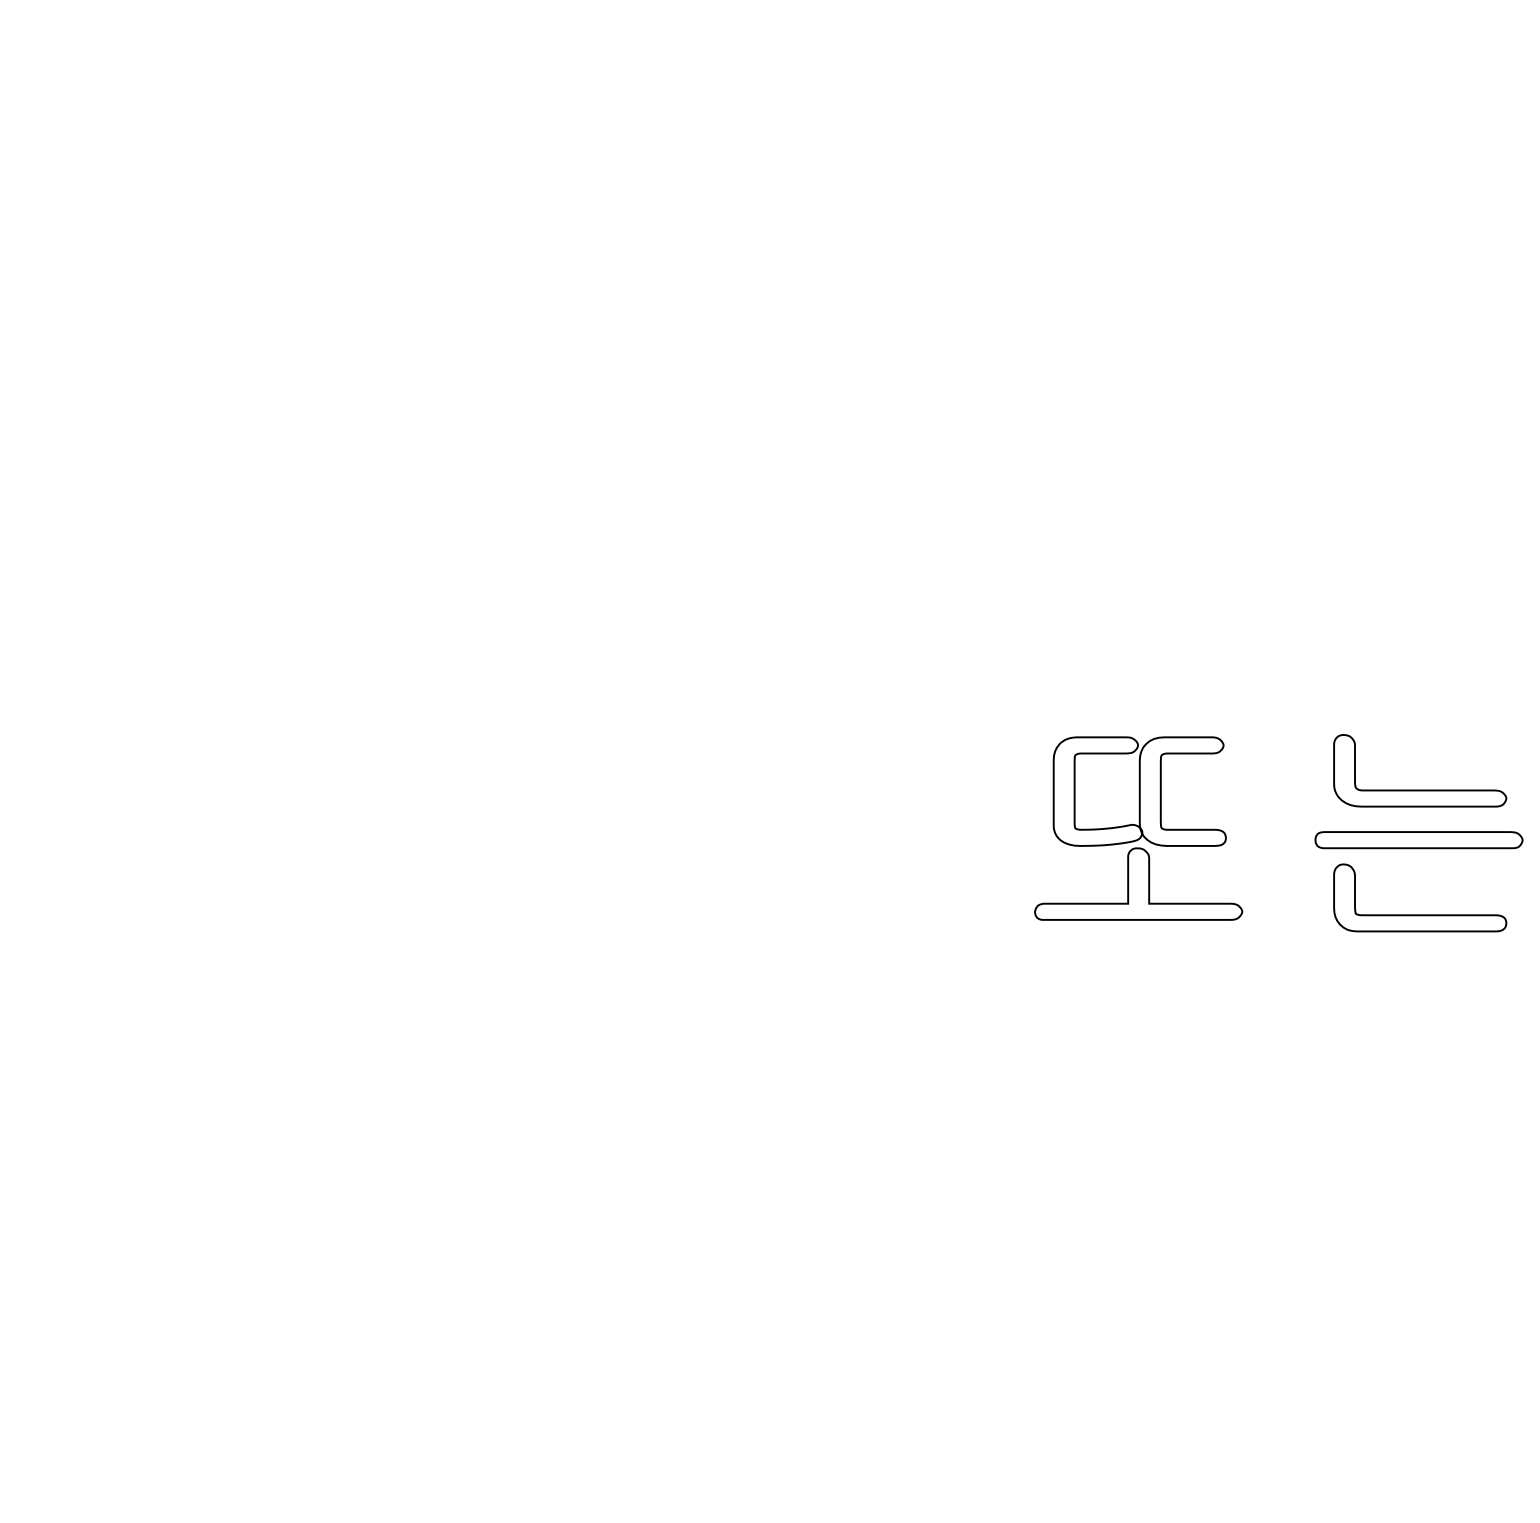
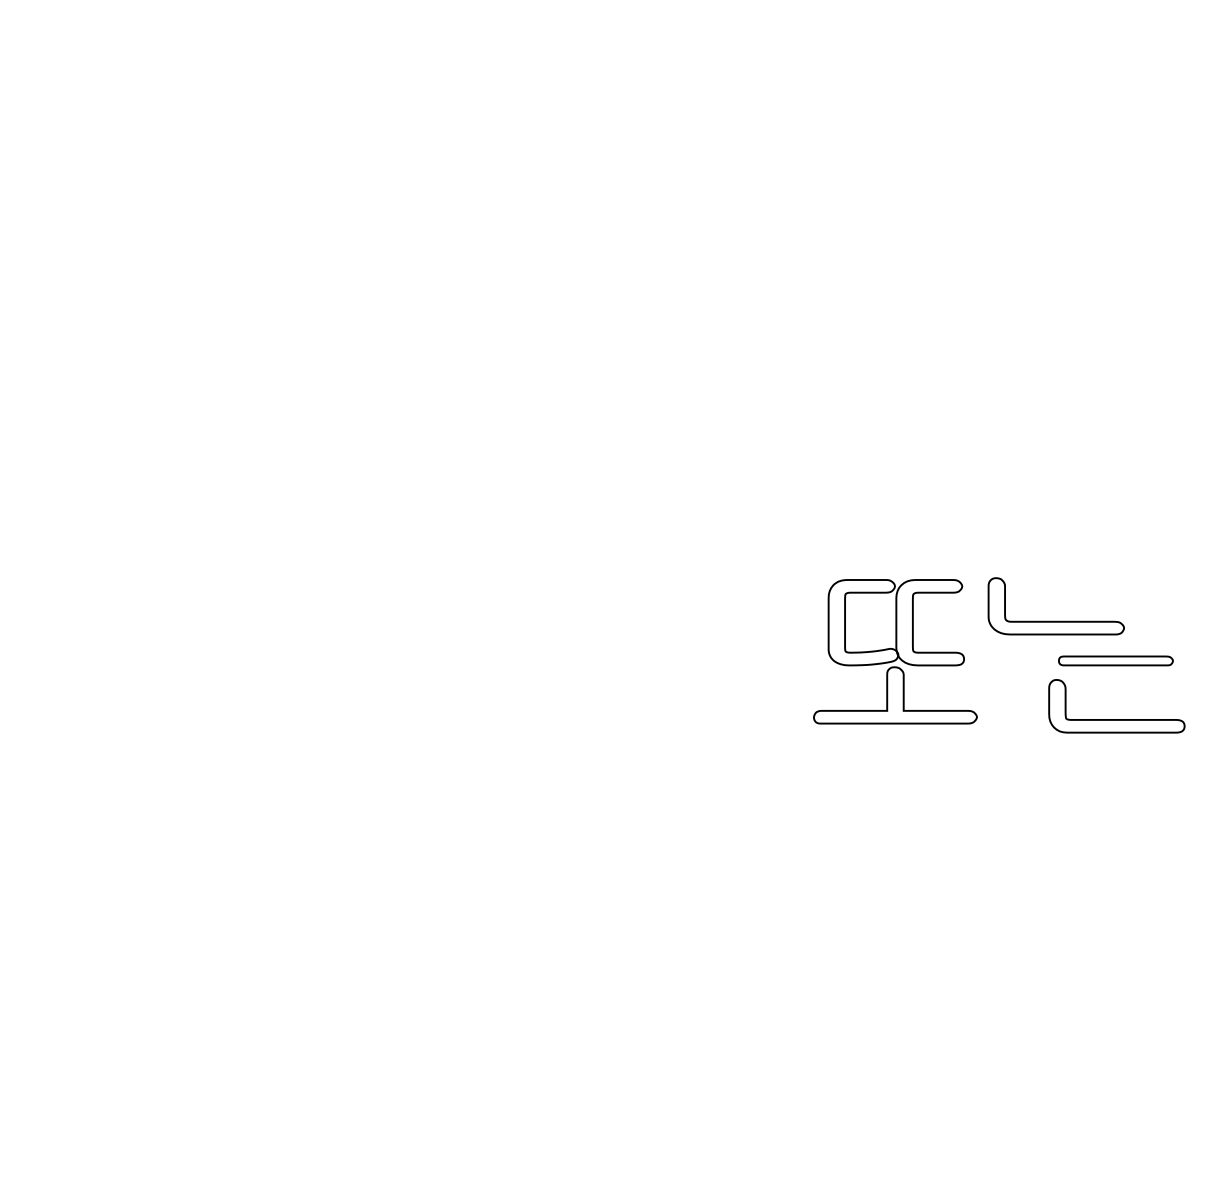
part: (1420, 789) -> (1056, 621), moved
part: (1418, 840) -> (1115, 661), size x0.7

